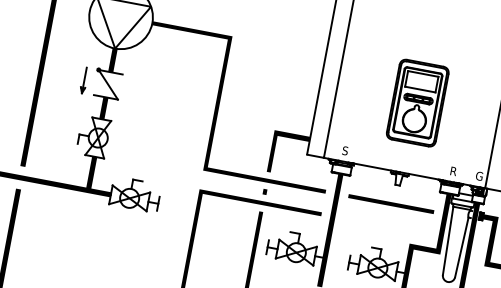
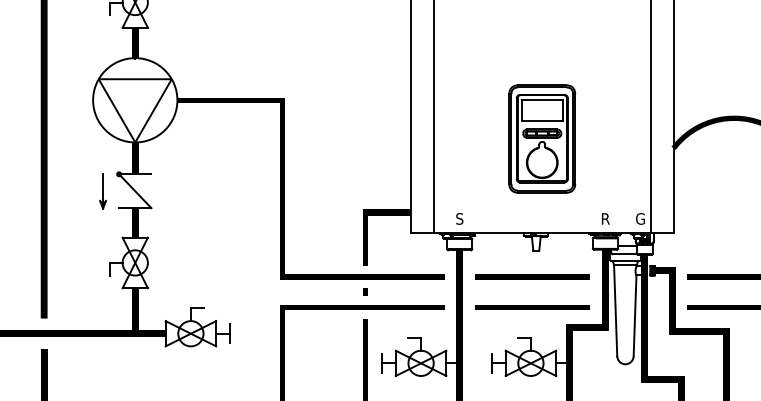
line: (386, 226) -> (532, 307), added

